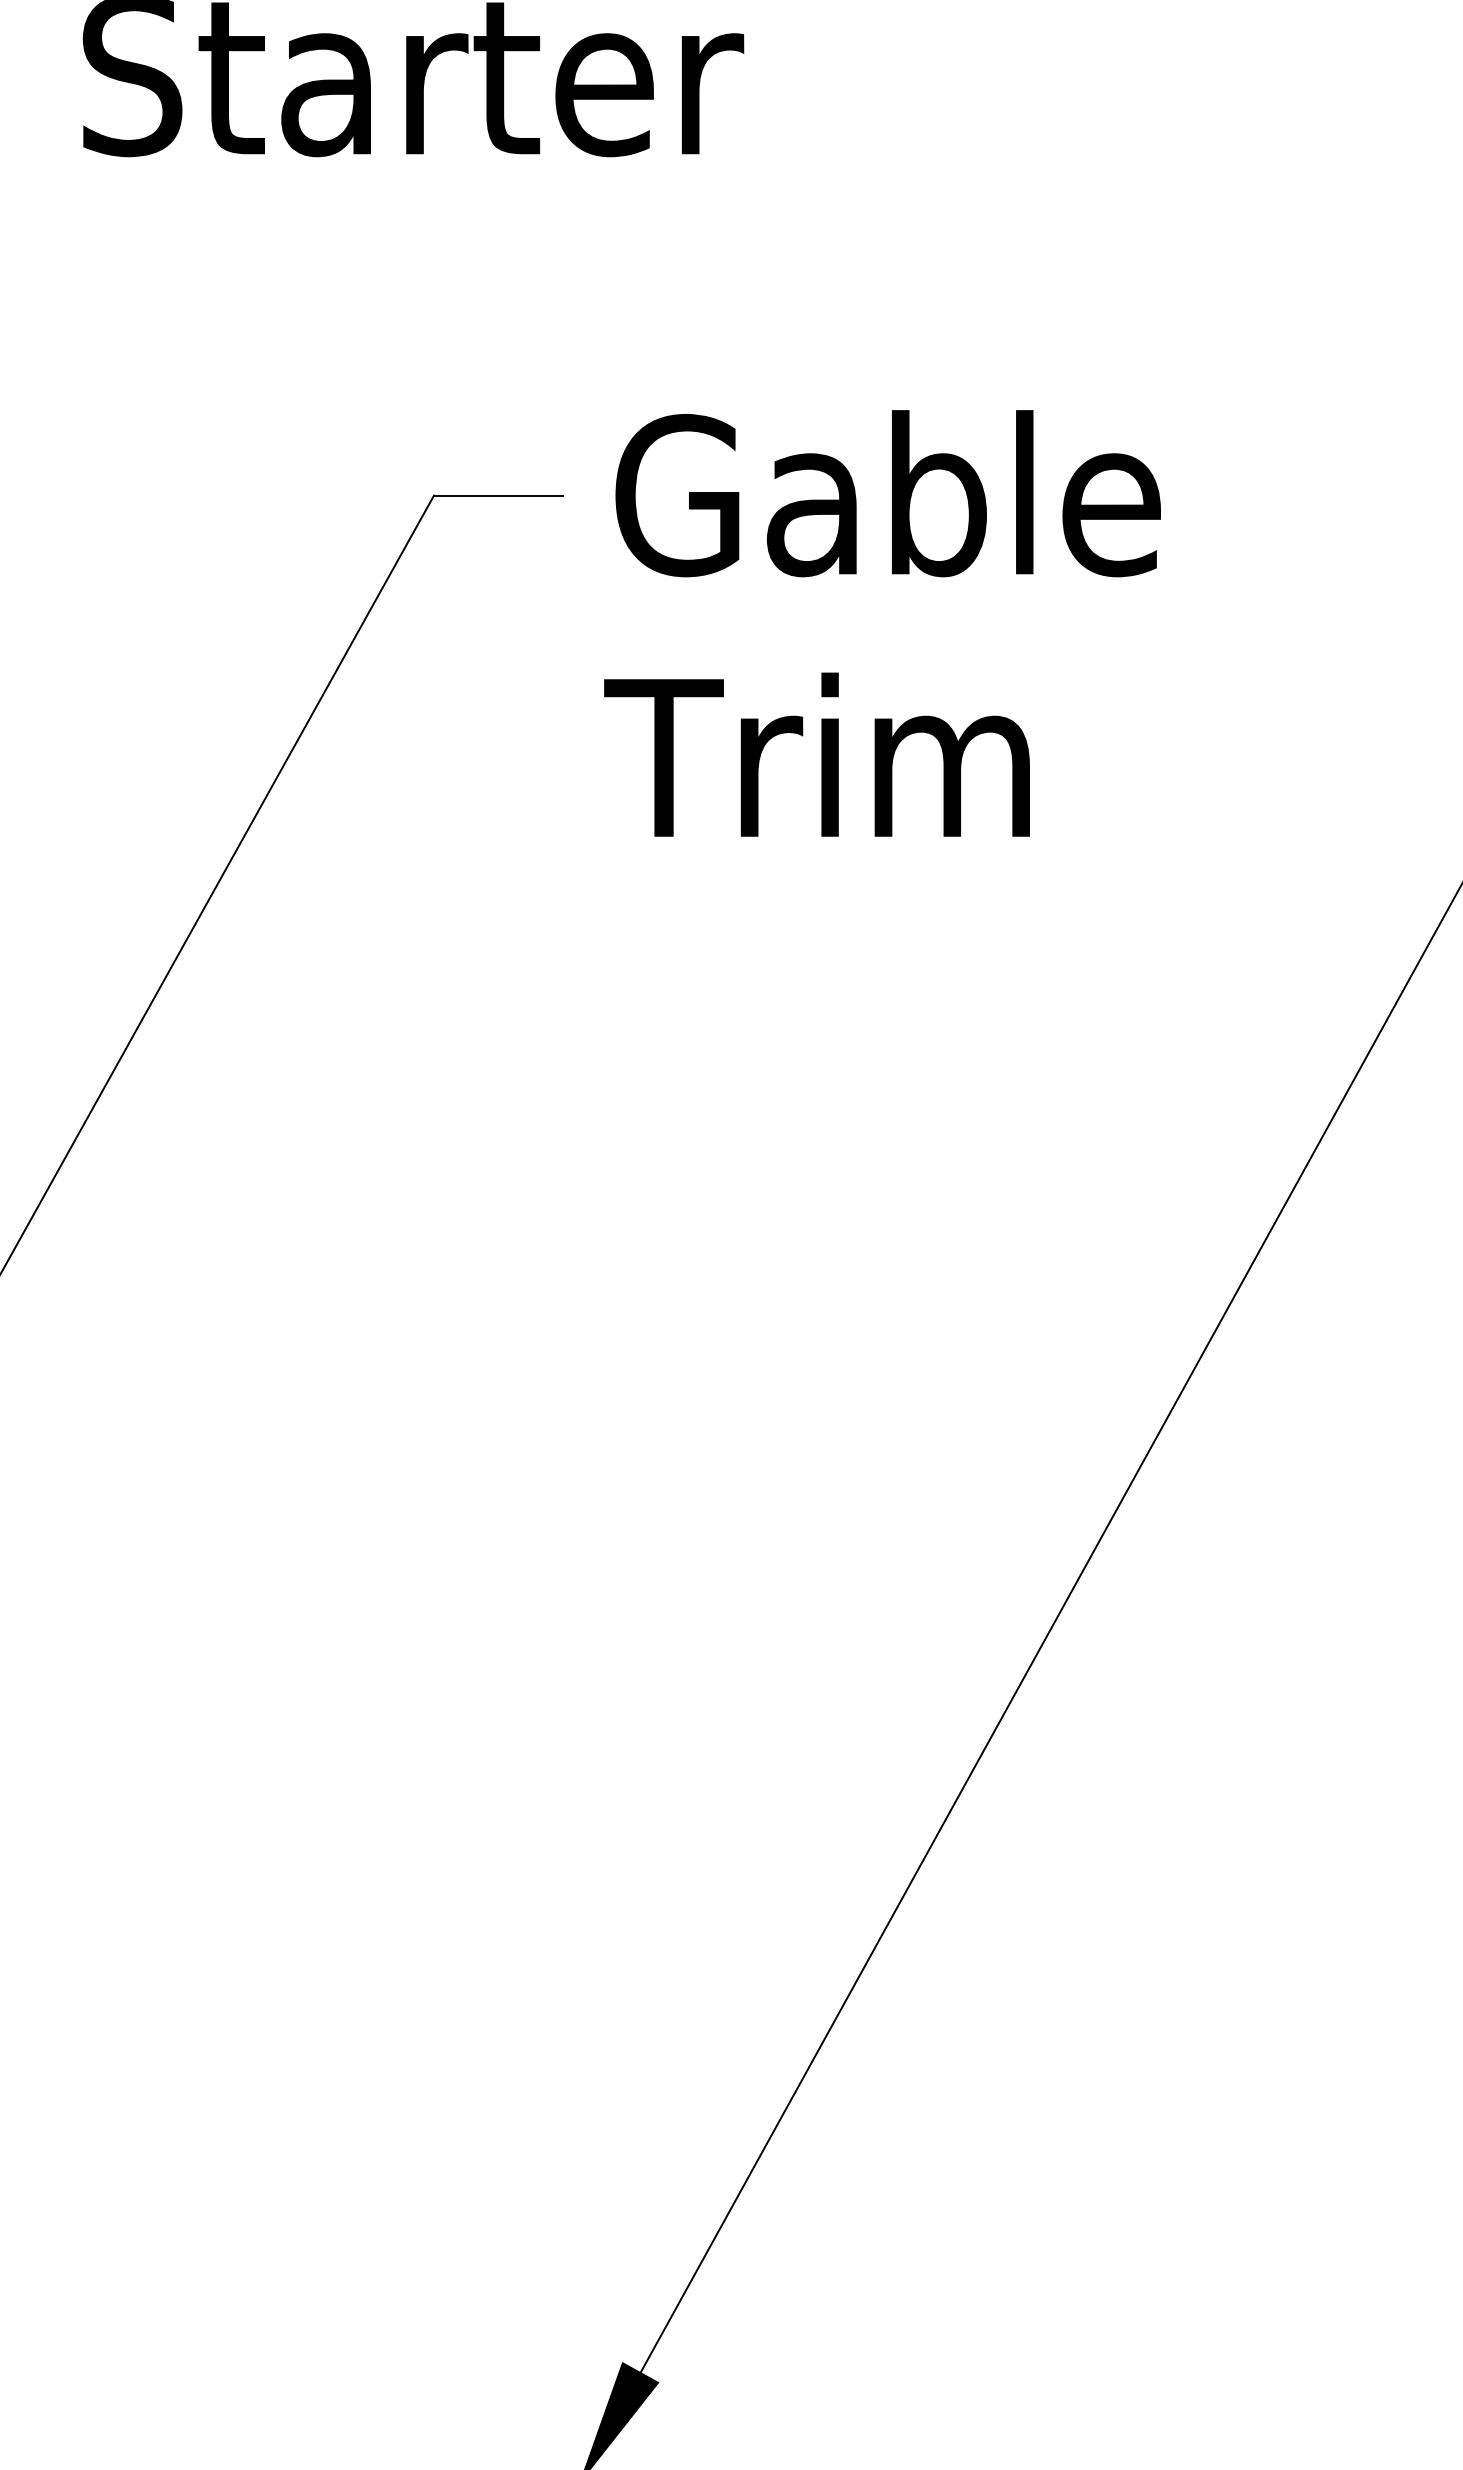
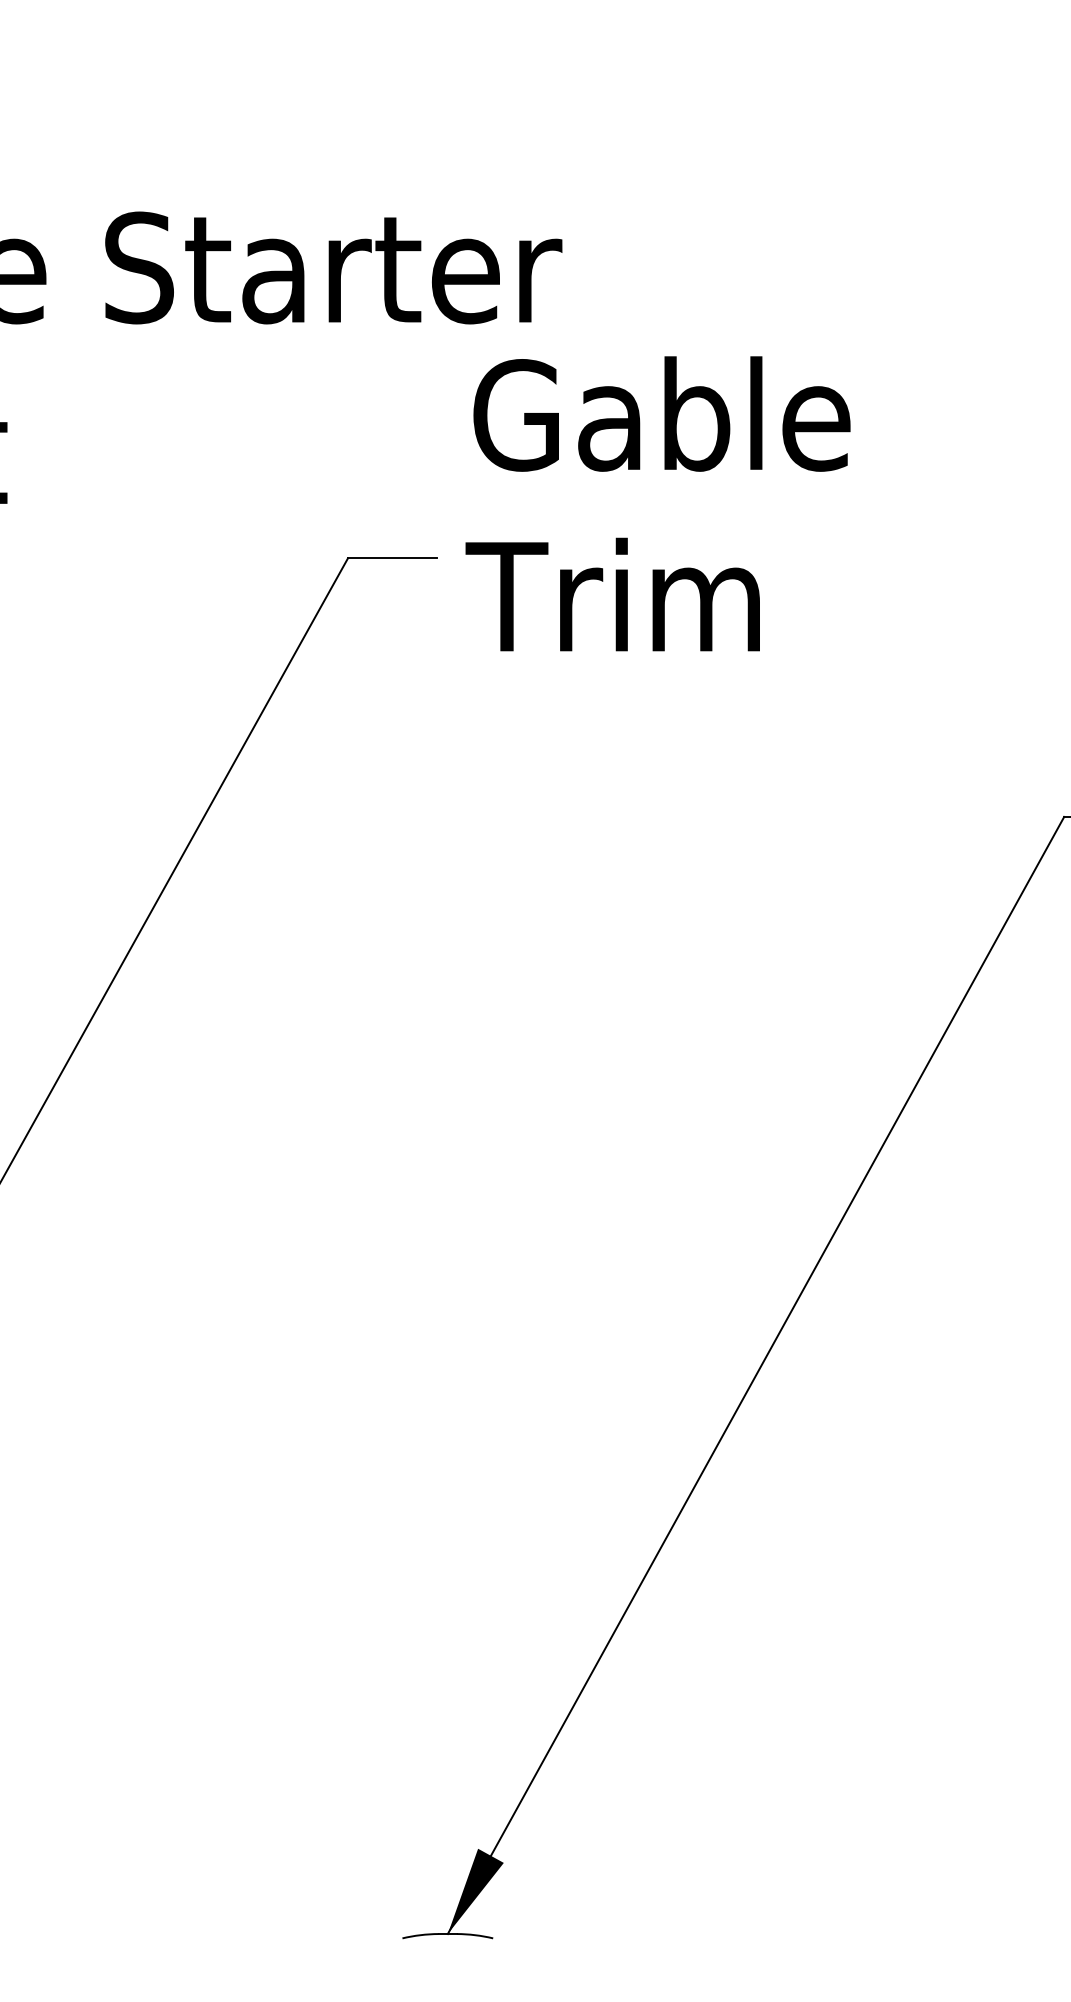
text: (881, 623) -> (657, 503), moved

